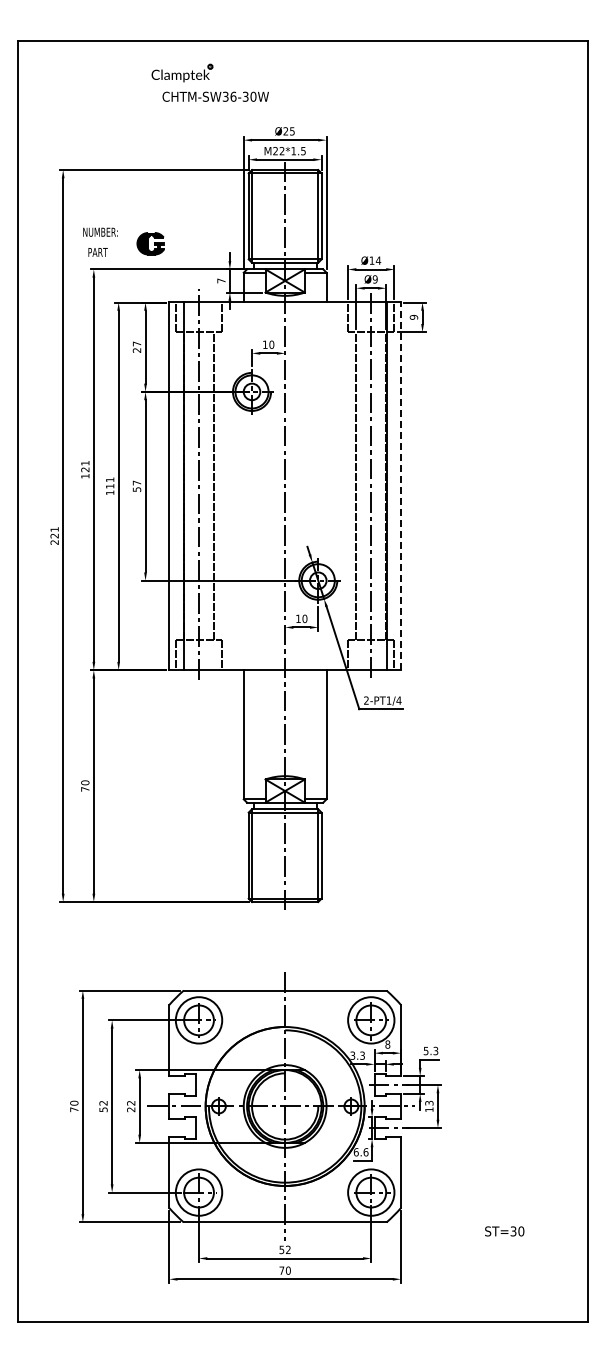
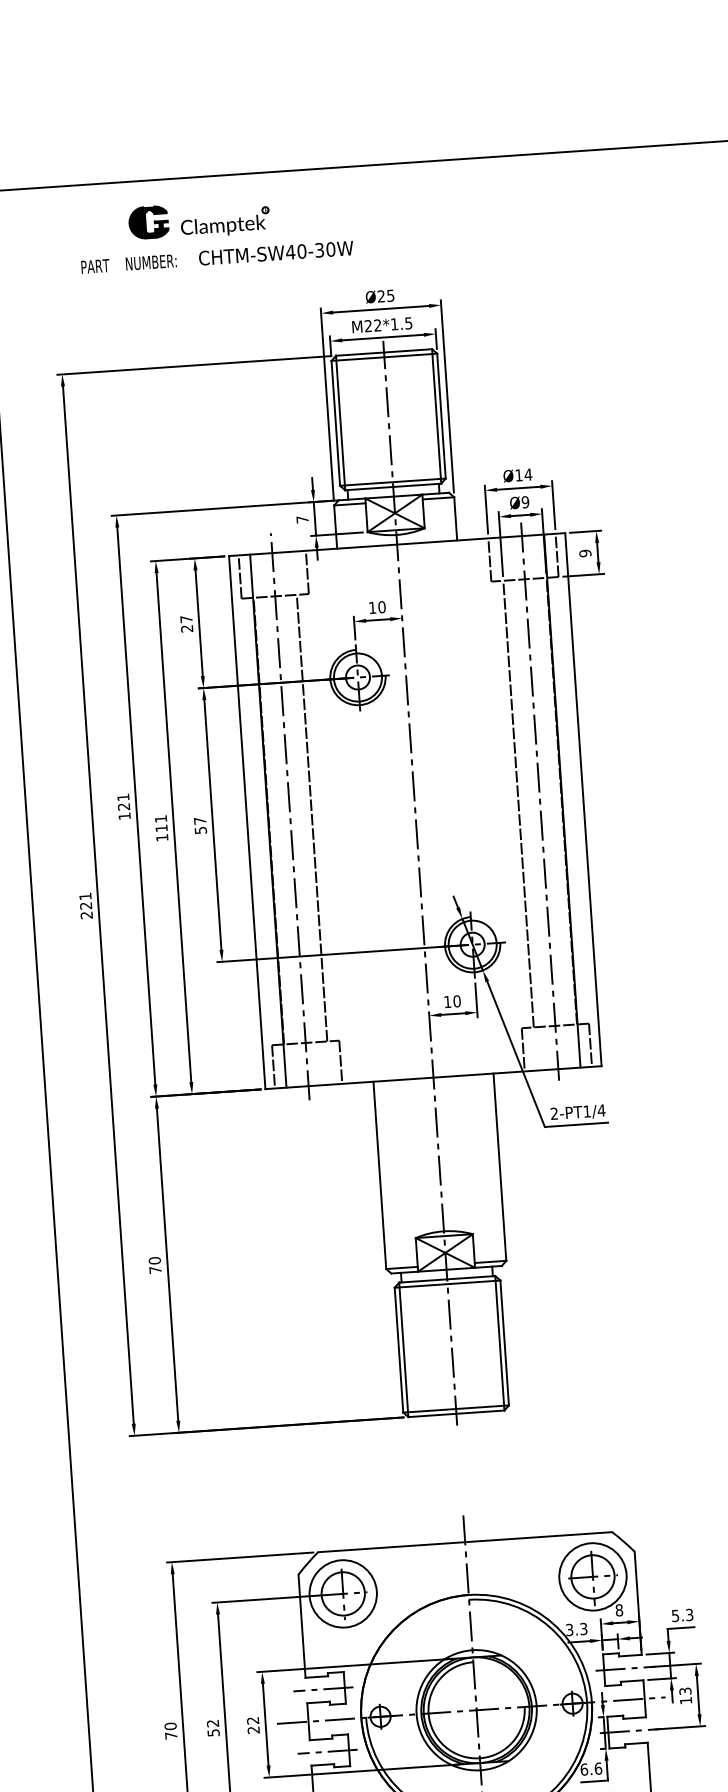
text: (229, 96) -> (296, 251), CHTM-SW36-30W -> CHTM-SW40-30W
text: (100, 231) -> (151, 261), moved
part: (150, 243) -> (148, 222), moved
text: (97, 252) -> (94, 266), moved
line: (401, 486) -> (584, 799), dashed -> solid
line: (180, 1084) -> (322, 1688), added
line: (180, 1128) -> (327, 1752), added

